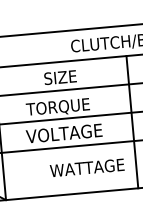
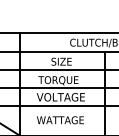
text: (87, 168) -> (60, 120), moved

